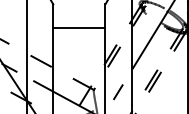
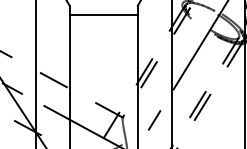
line: (79, 27) -> (103, 14), moved

